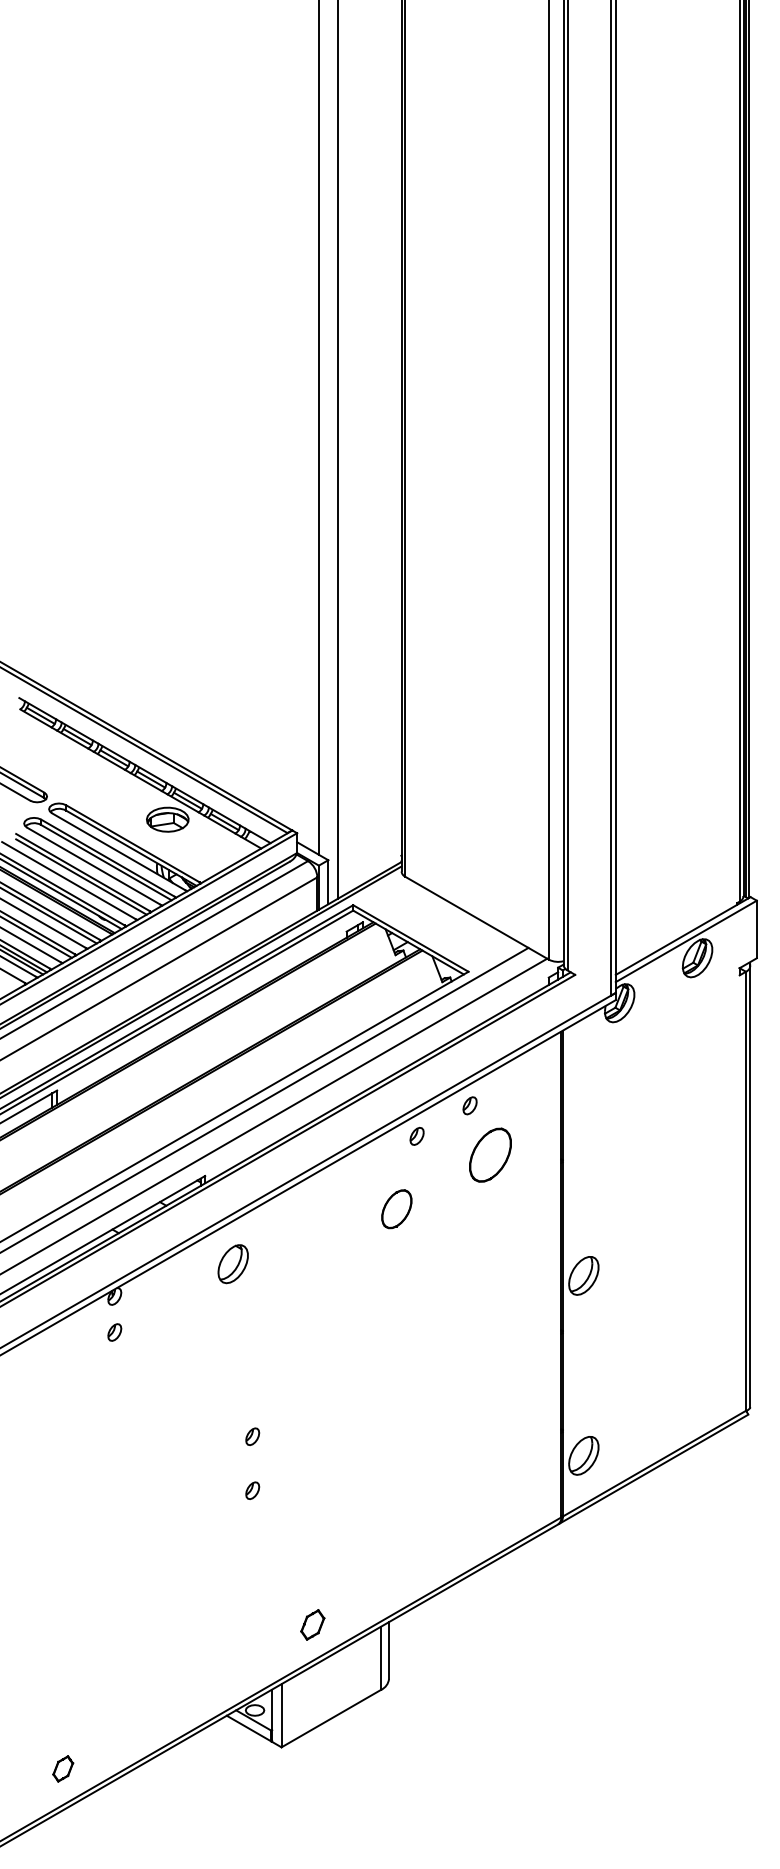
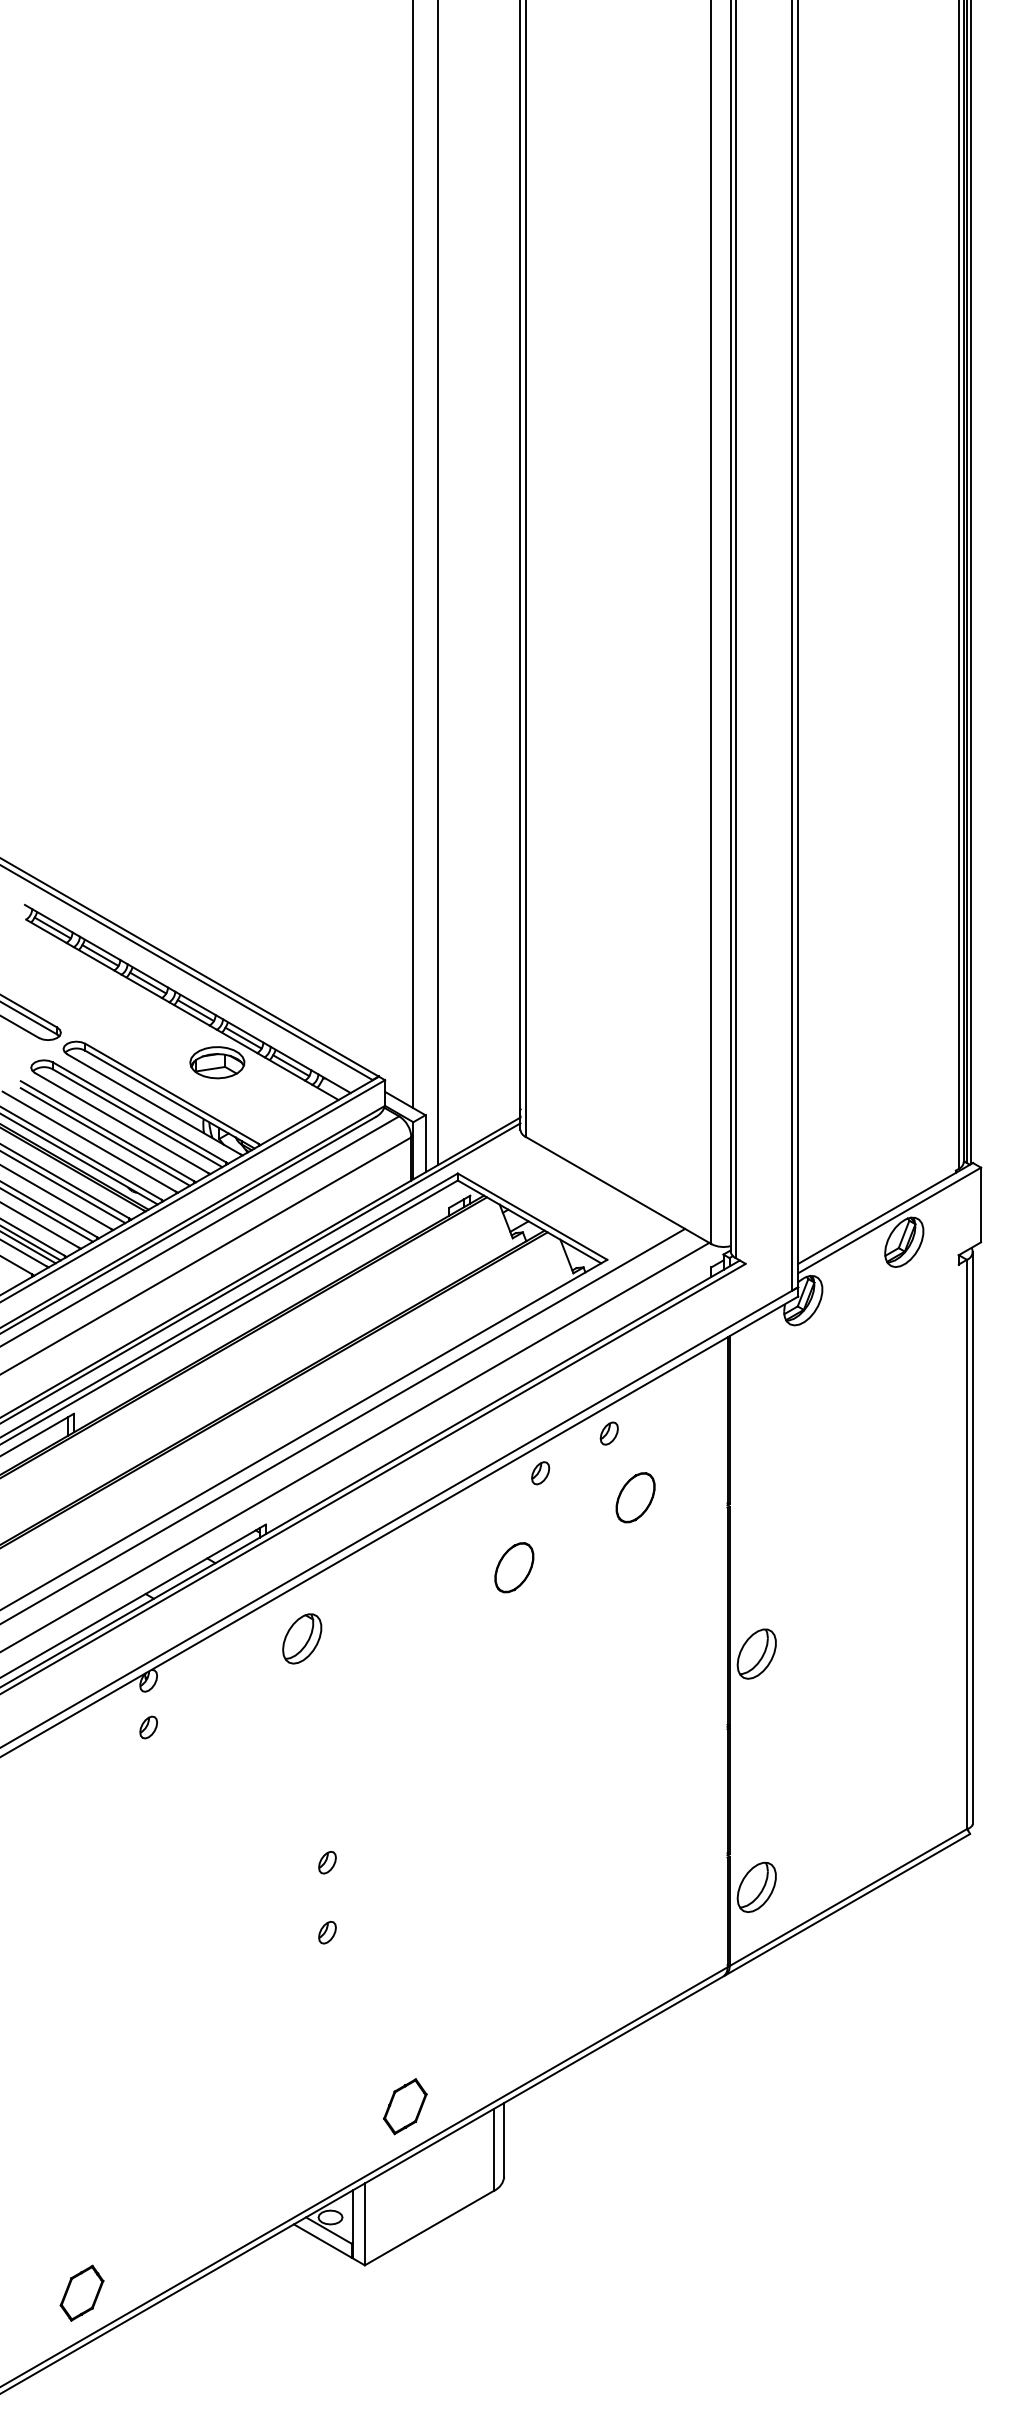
part: (489, 1155) -> (634, 1498), size x0.71
part: (312, 1624) -> (405, 2106), size x1.43
part: (62, 1768) -> (80, 2292), size x1.67

